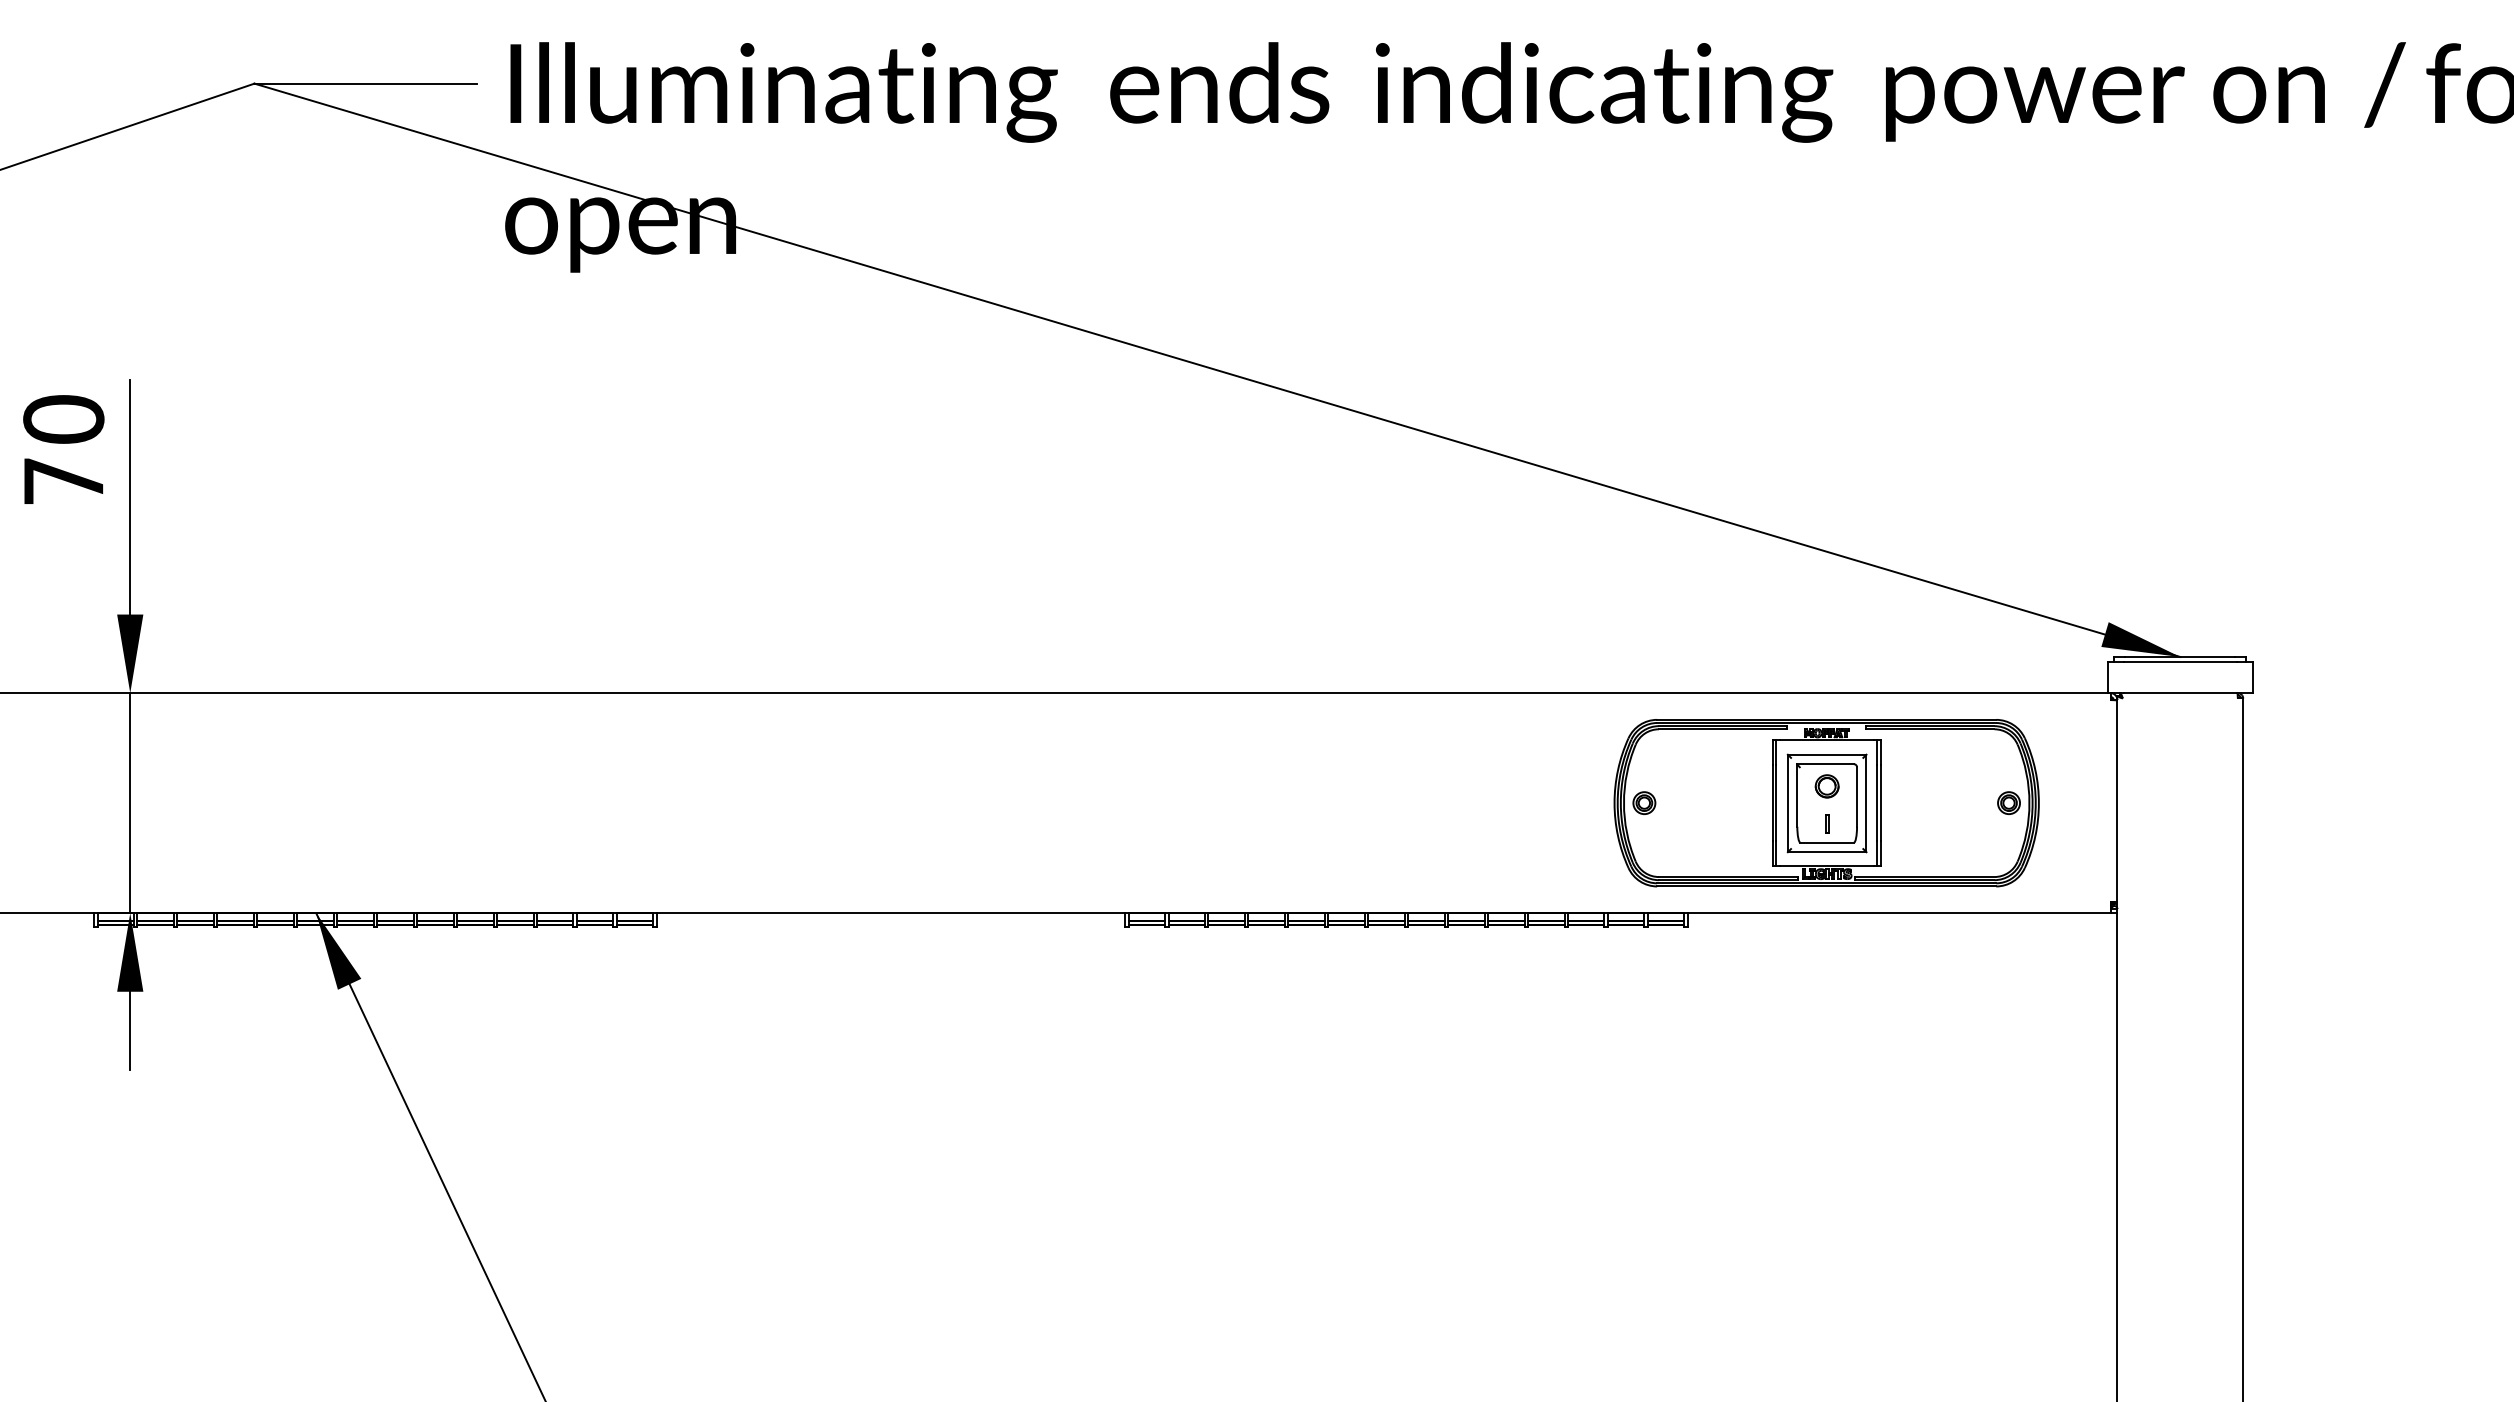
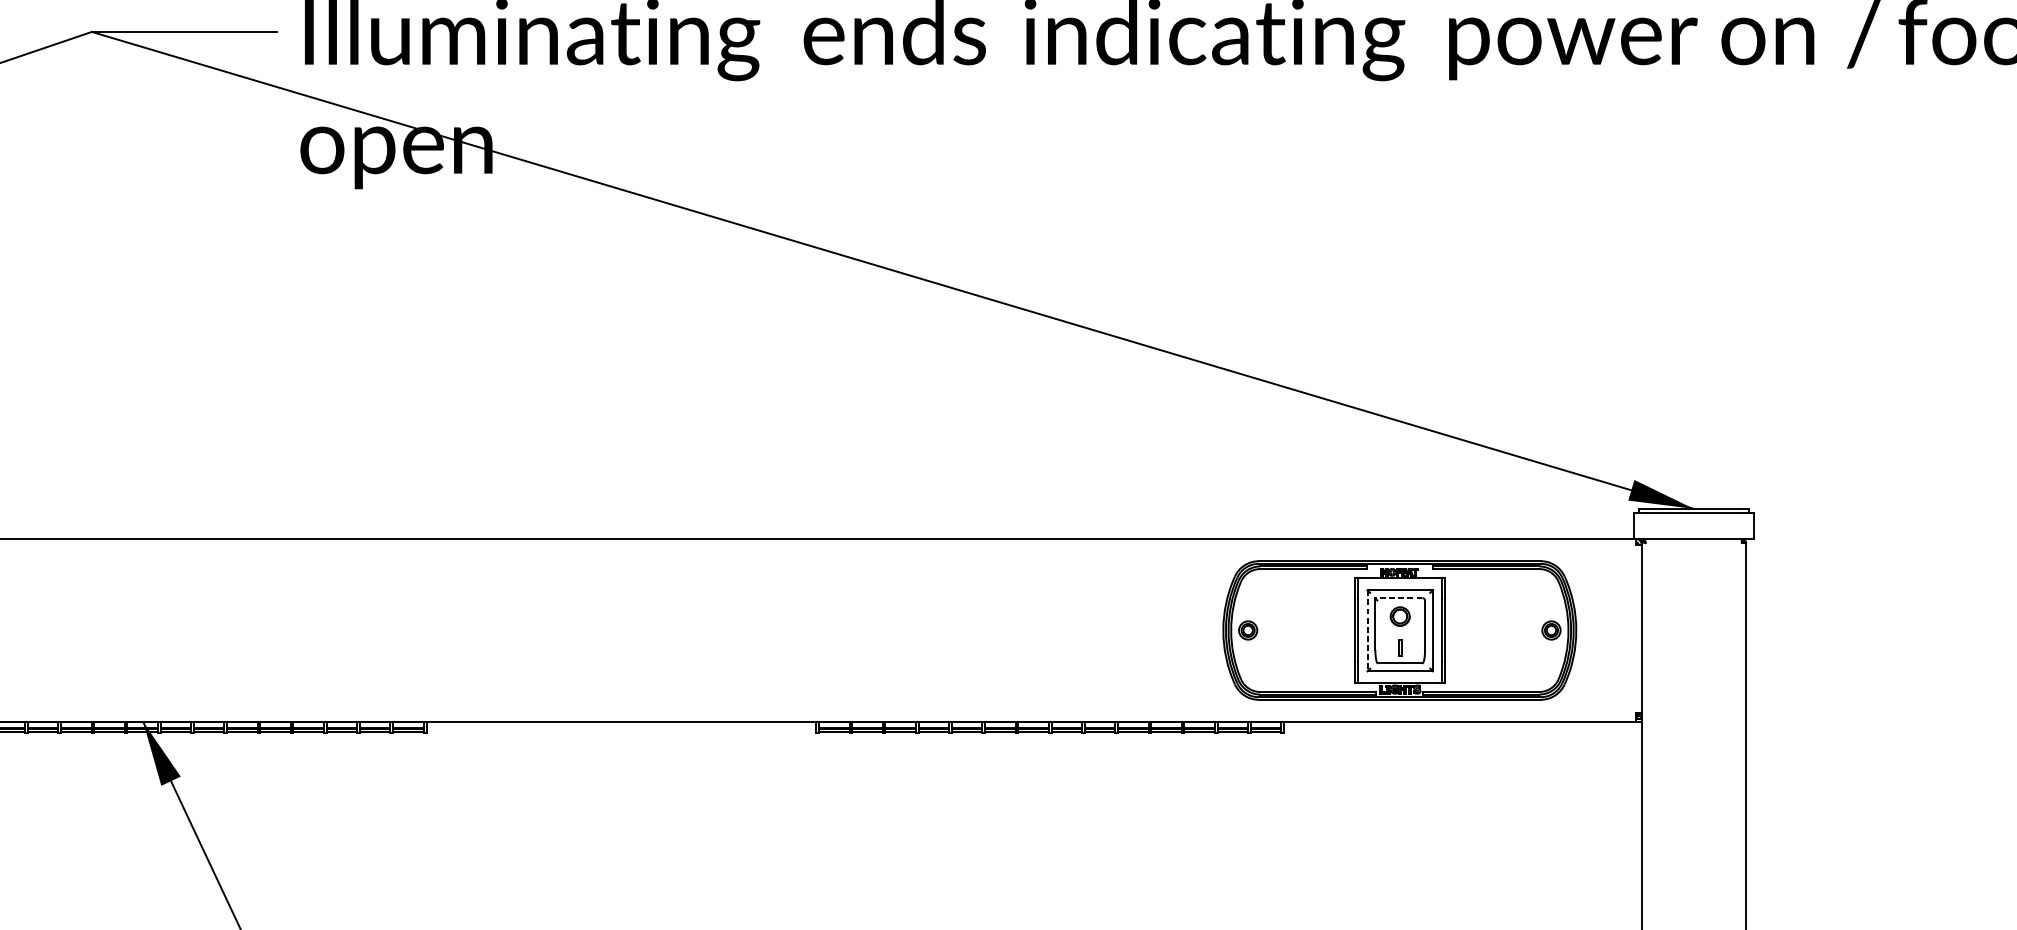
line: (1825, 764) -> (1398, 598), solid -> dashed
line: (1787, 803) -> (1367, 630), solid -> dashed

